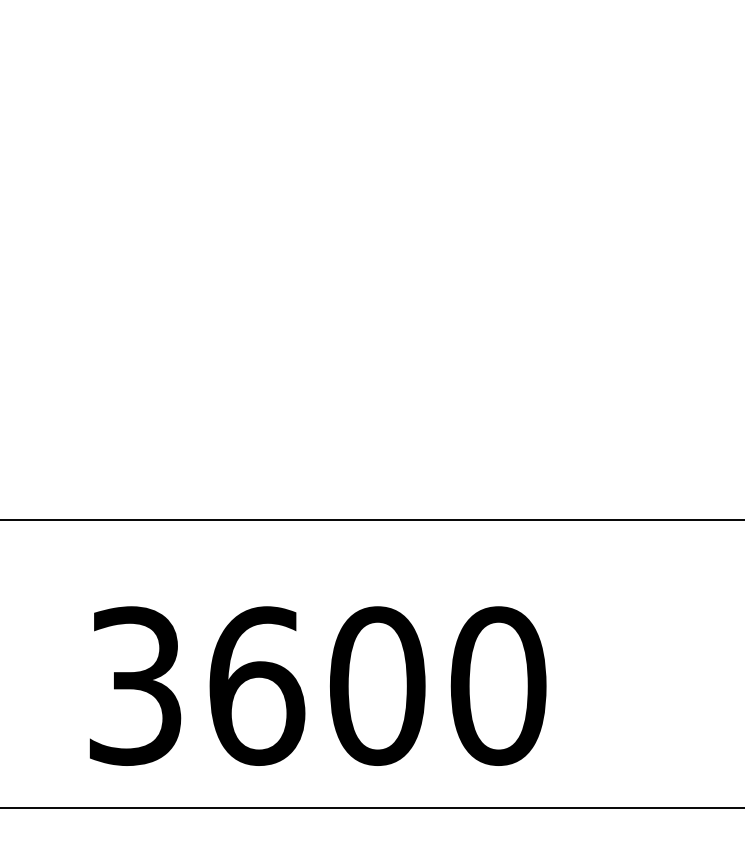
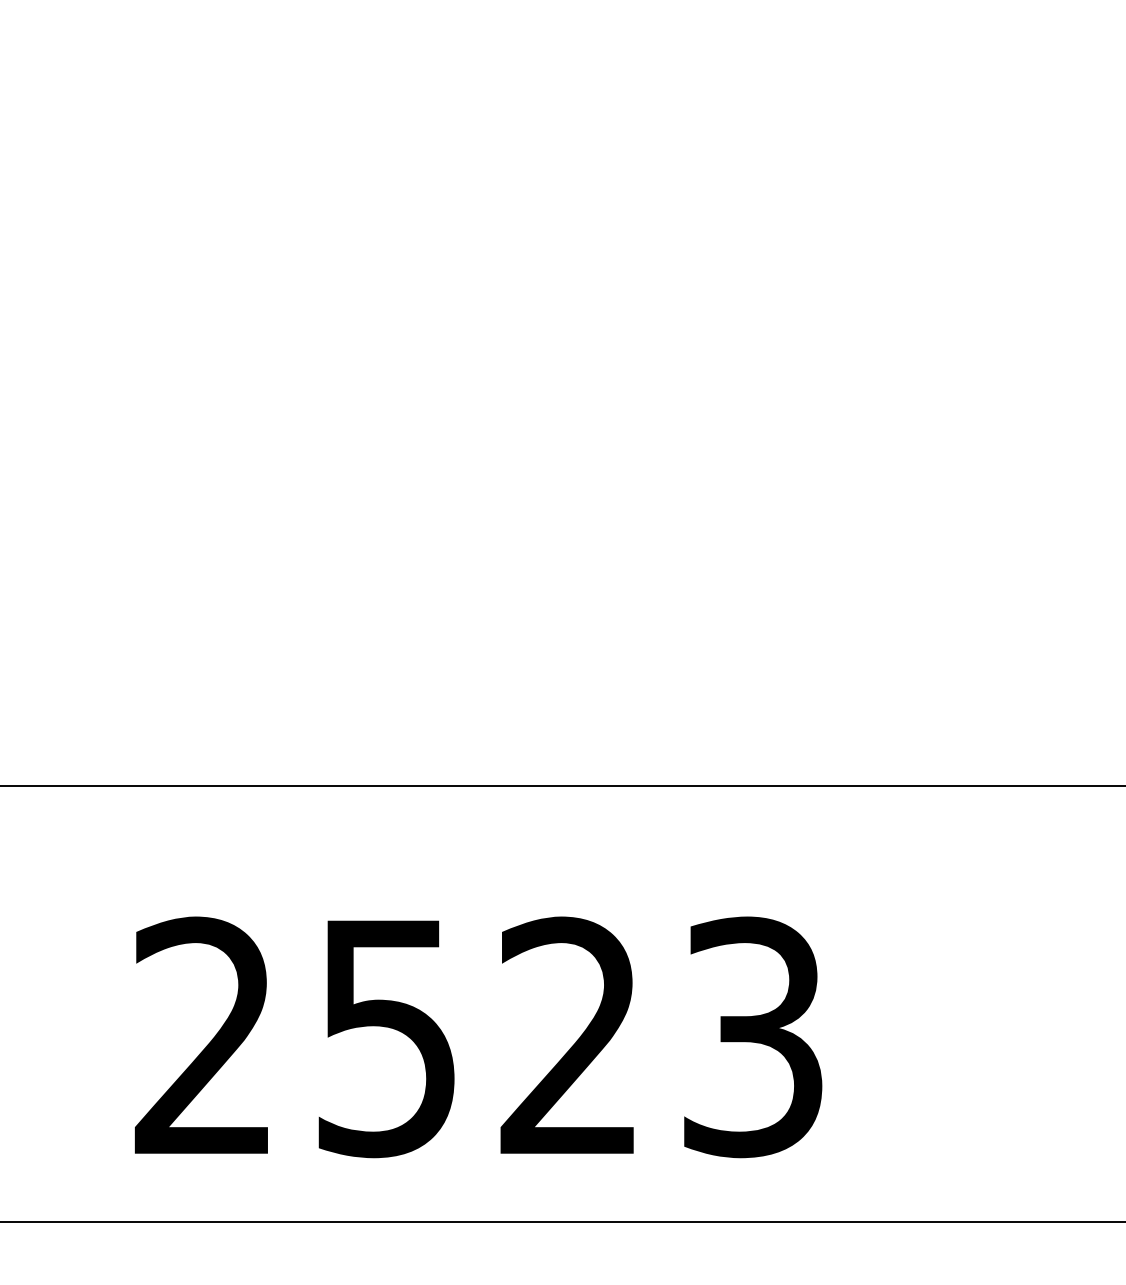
text: (317, 685) -> (479, 1036), 3600 -> 2523

